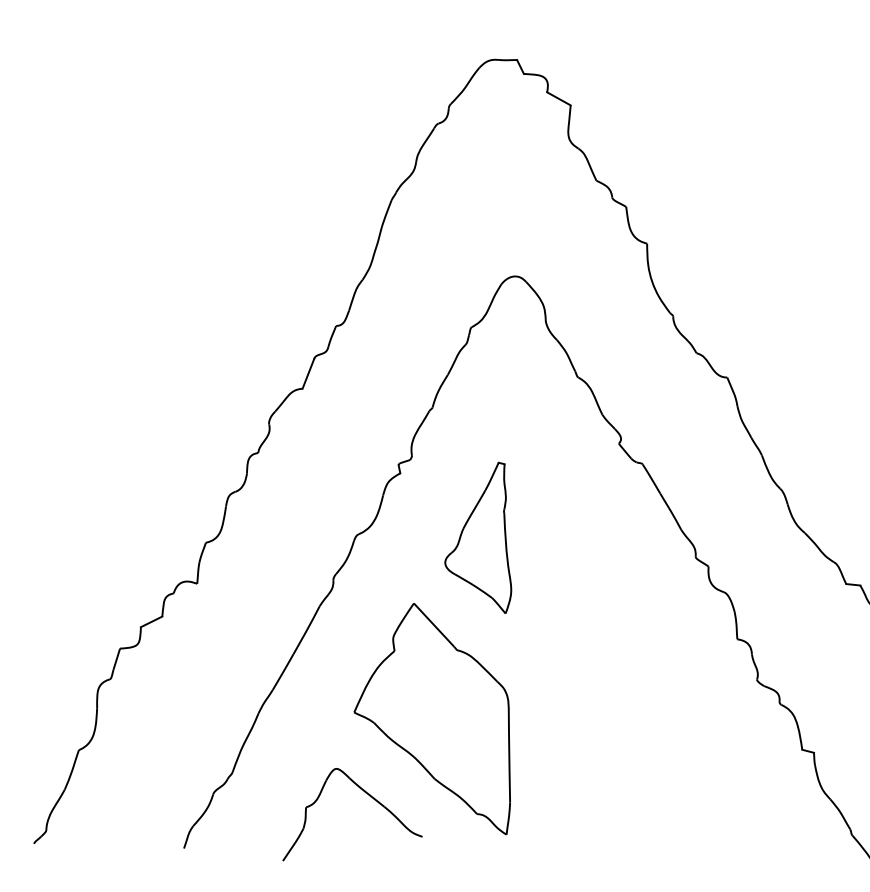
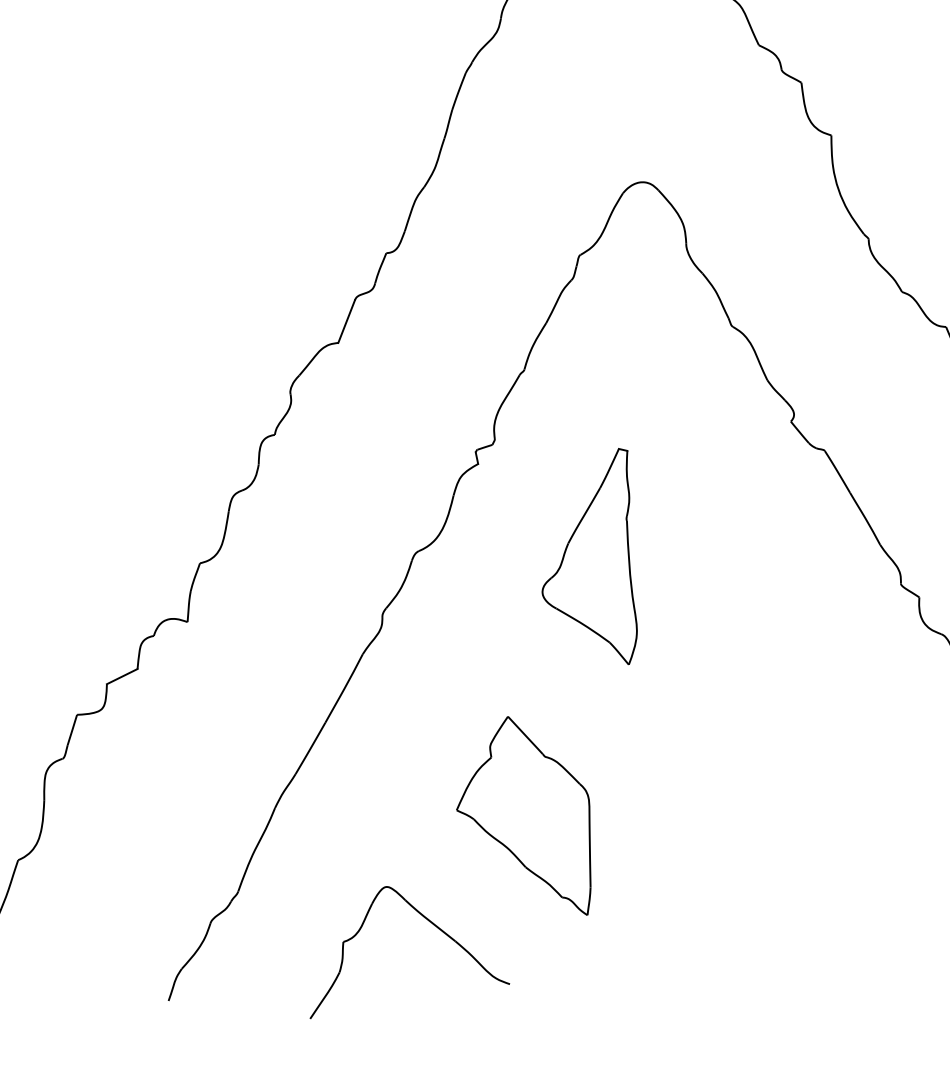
part: (431, 719) -> (522, 816), size x0.6

